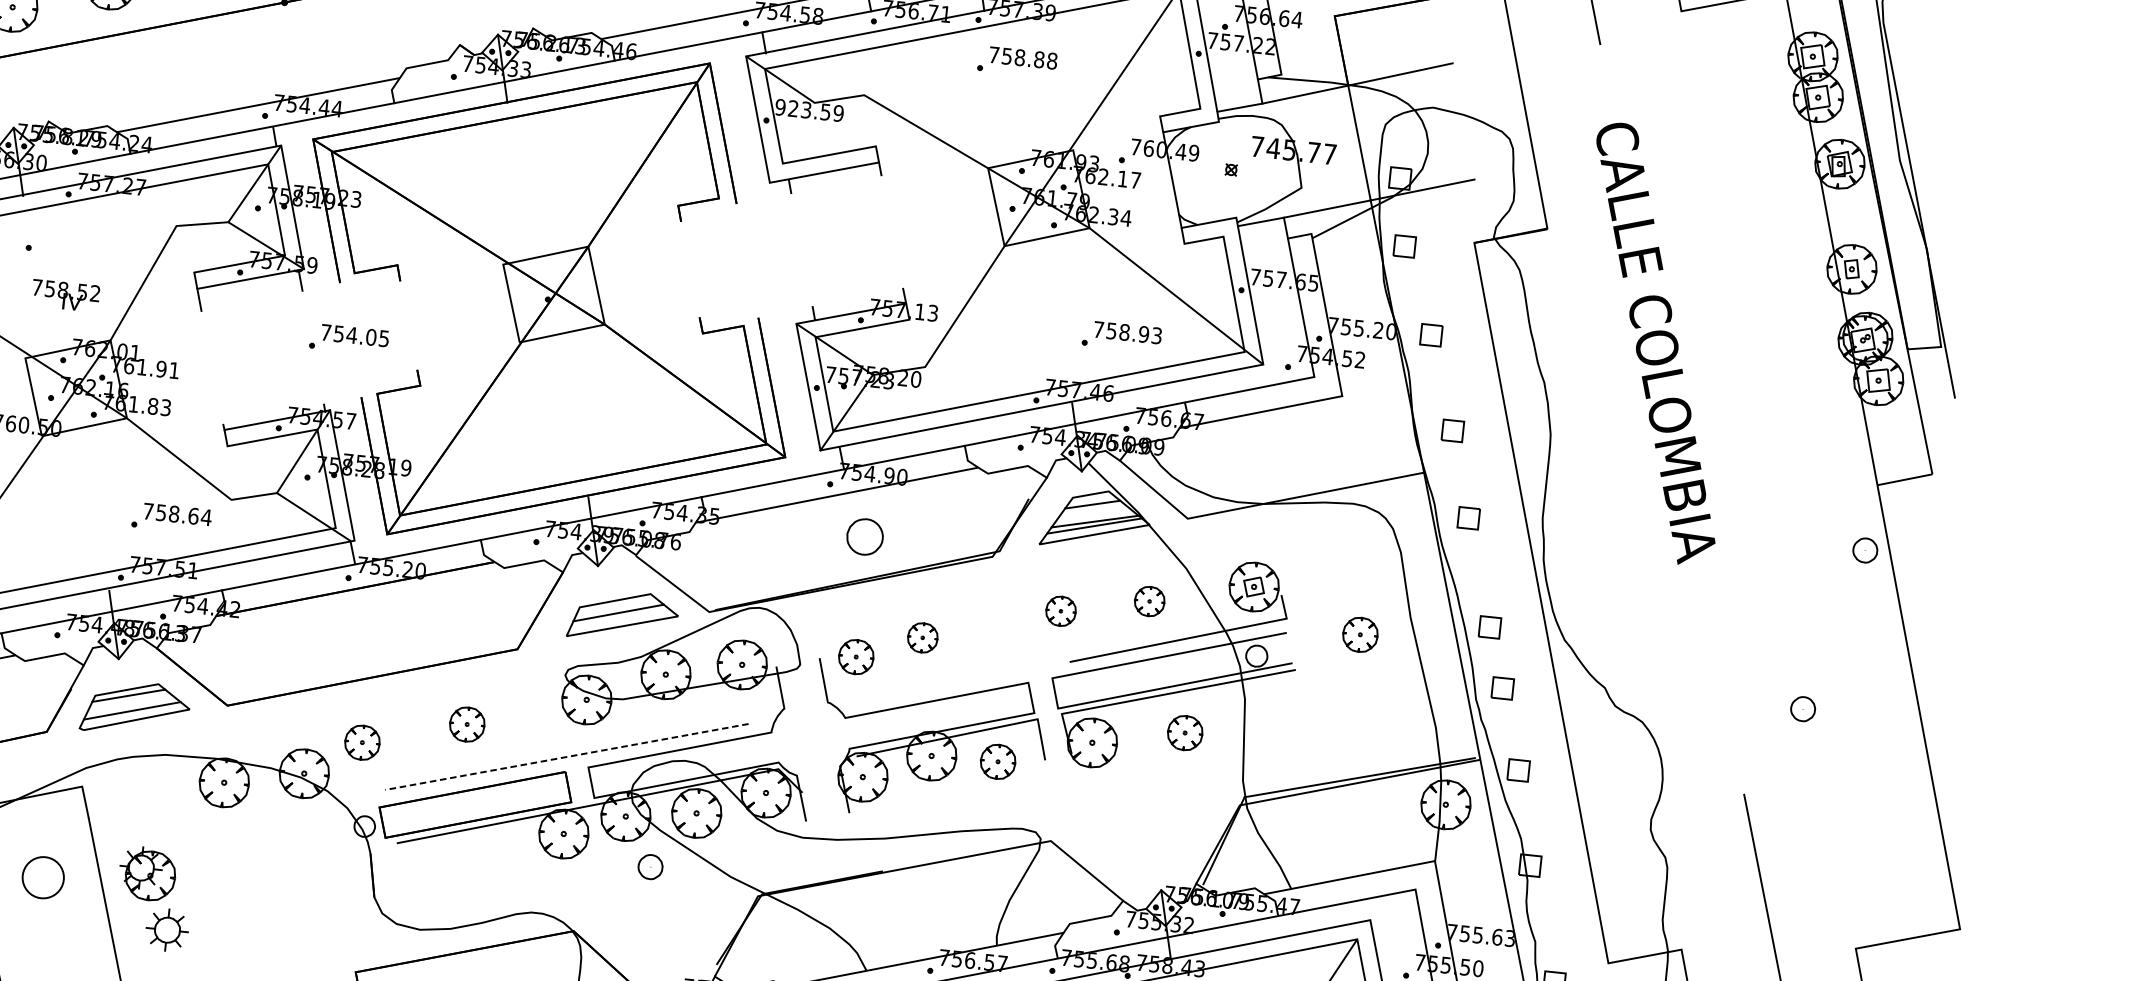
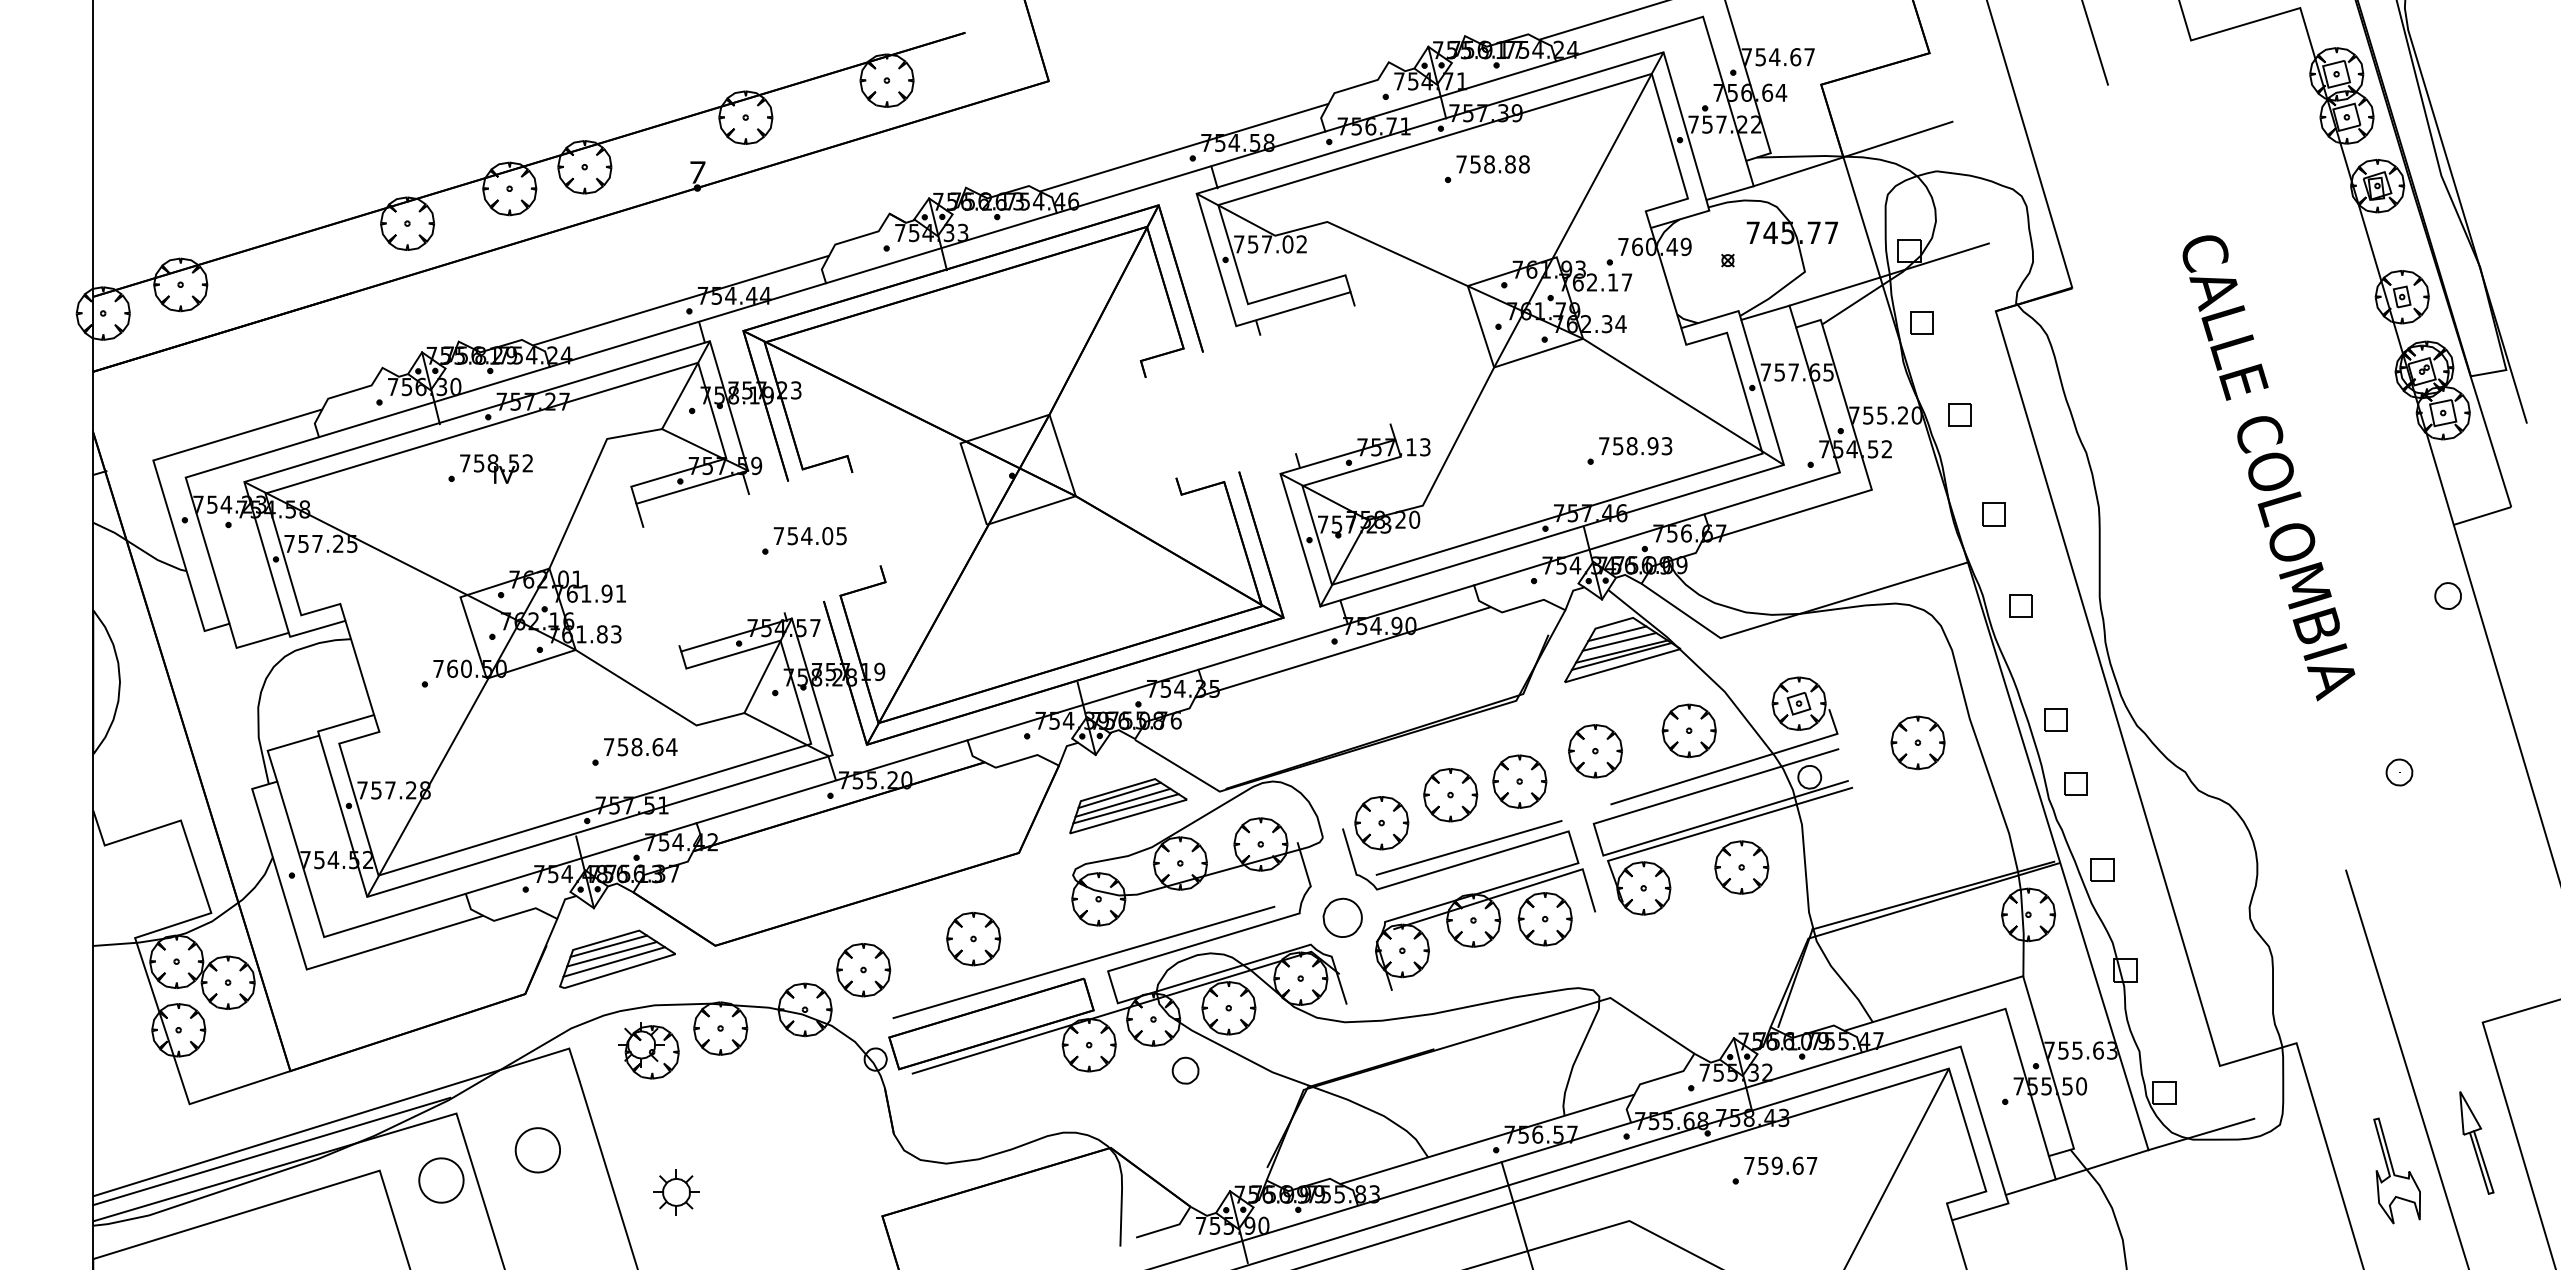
text: (809, 110) -> (1270, 244), 923.59 -> 757.02
text: (65, 295) -> (496, 468), moved
text: (1655, 344) -> (2268, 468), moved
line: (1093, 511) -> (1619, 641), added
part: (864, 536) -> (1342, 917), moved
part: (1149, 601) -> (1688, 730), size x1.67
line: (616, 604) -> (1119, 794), added
part: (1061, 611) -> (1595, 751), size x1.67
line: (620, 618) -> (1125, 808), added
part: (987, 631) -> (1519, 781), added
part: (1359, 634) -> (1917, 742), size x1.43
part: (922, 638) -> (1450, 795), size x1.67
part: (855, 657) -> (1381, 823), size x1.43
line: (934, 687) -> (1468, 847), added
line: (130, 703) -> (611, 954), added
part: (467, 724) -> (973, 938), size x1.43
part: (1184, 733) -> (1741, 867), size x1.43
part: (362, 742) -> (863, 970), size x1.43
line: (566, 756) -> (1083, 962), dashed -> solid
part: (997, 762) -> (1544, 919), size x1.43
part: (147, 873) -> (648, 1050), moved

